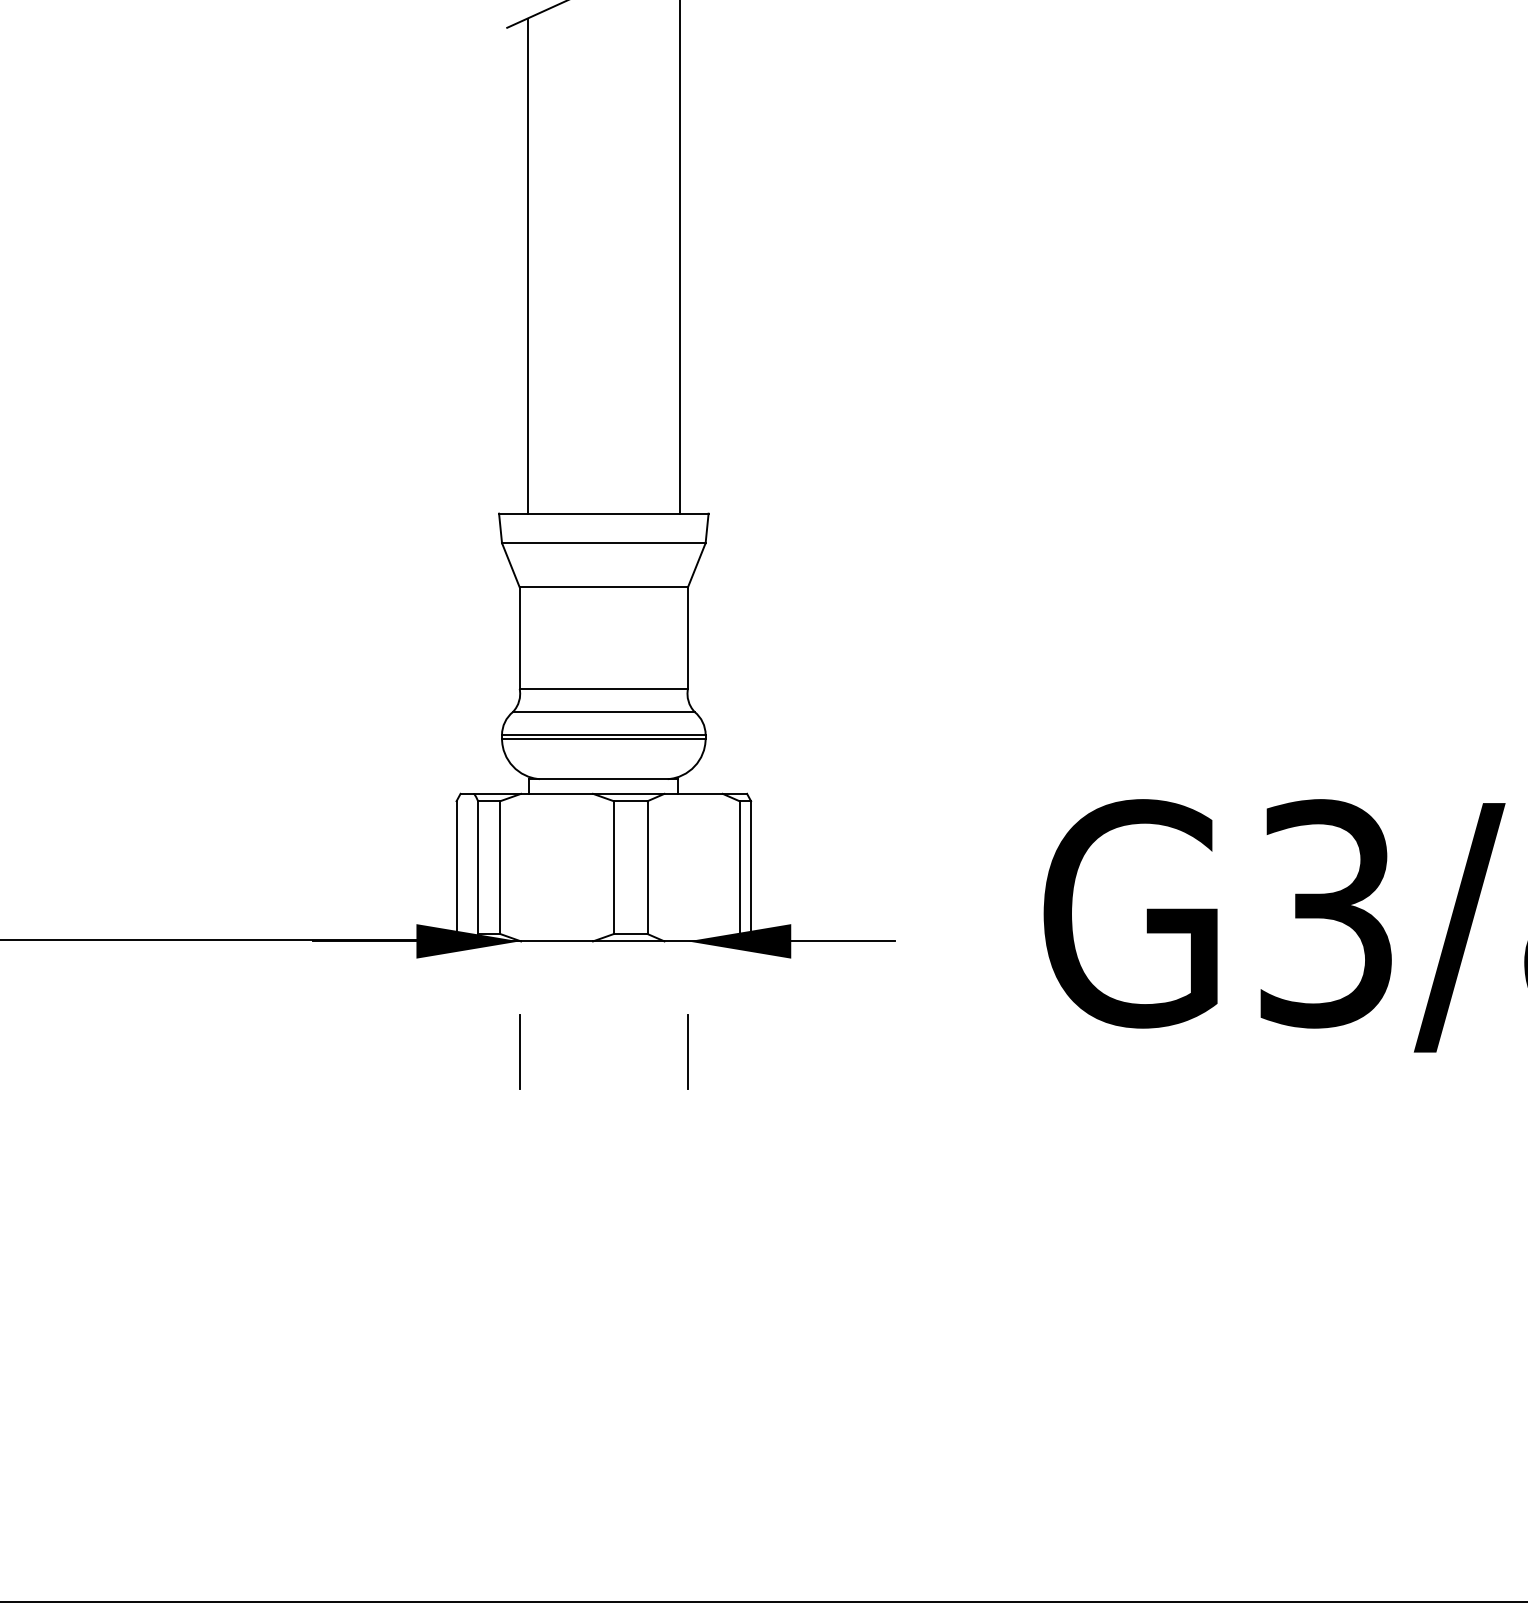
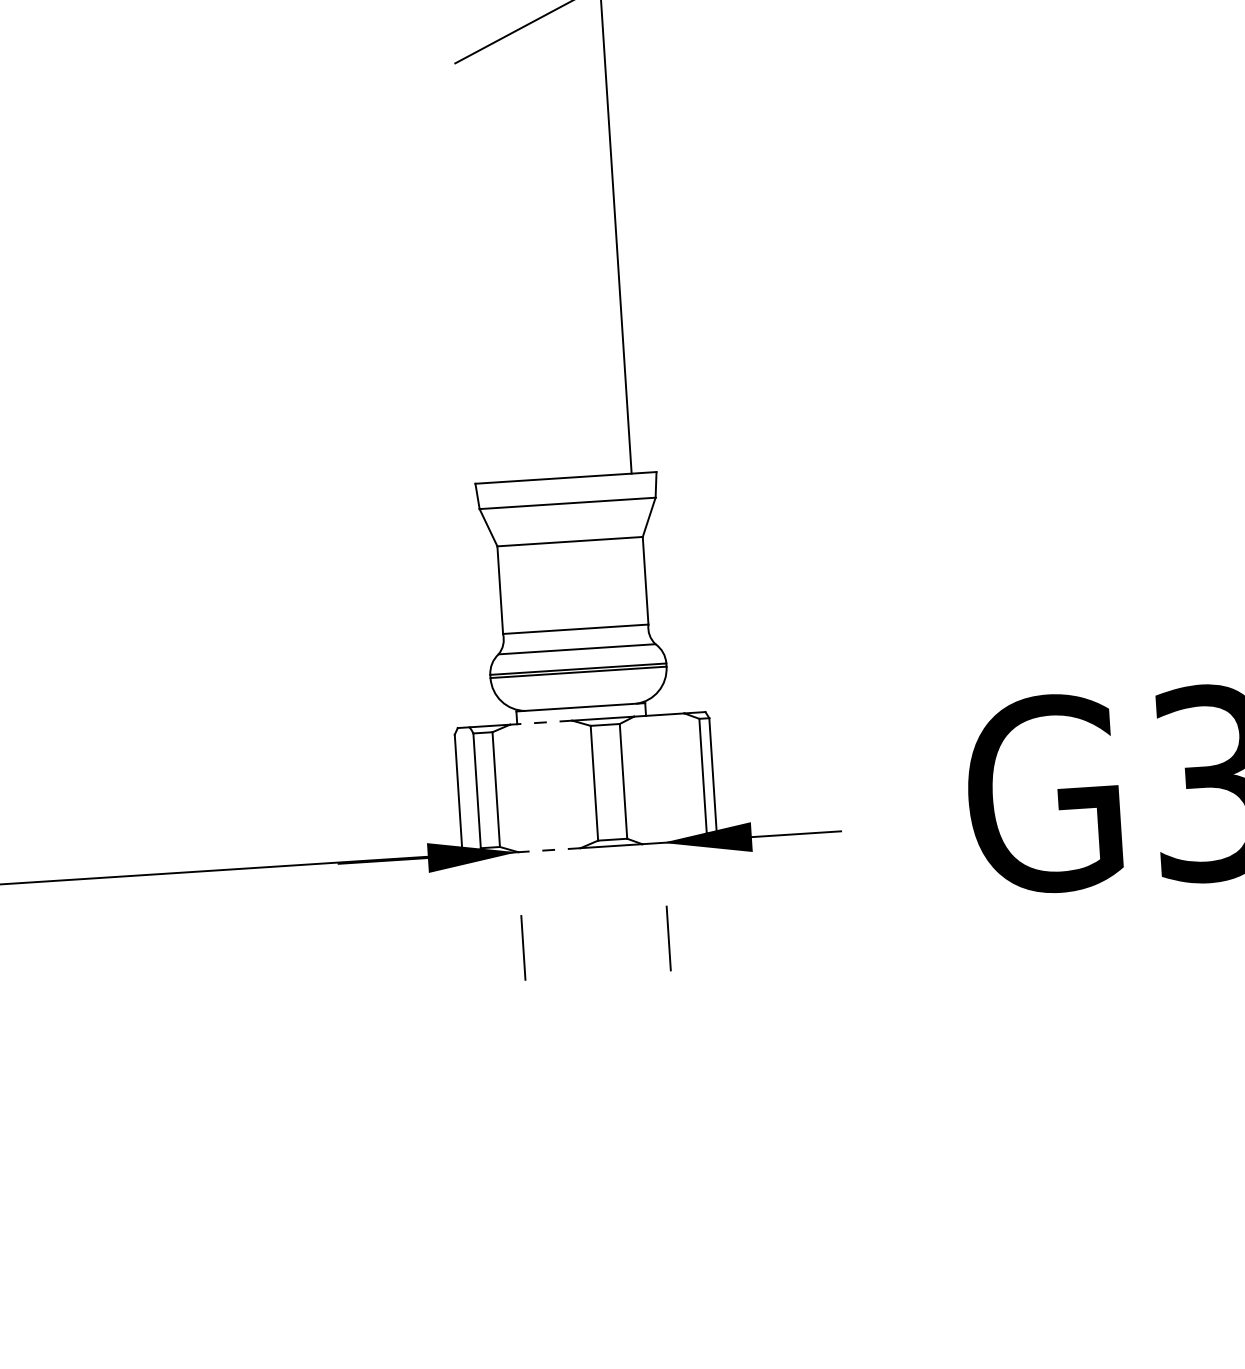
line: (527, 265) -> (486, 267), removed
line: (557, 793) -> (541, 722), solid -> dashed
line: (557, 941) -> (549, 850), solid -> dashed

